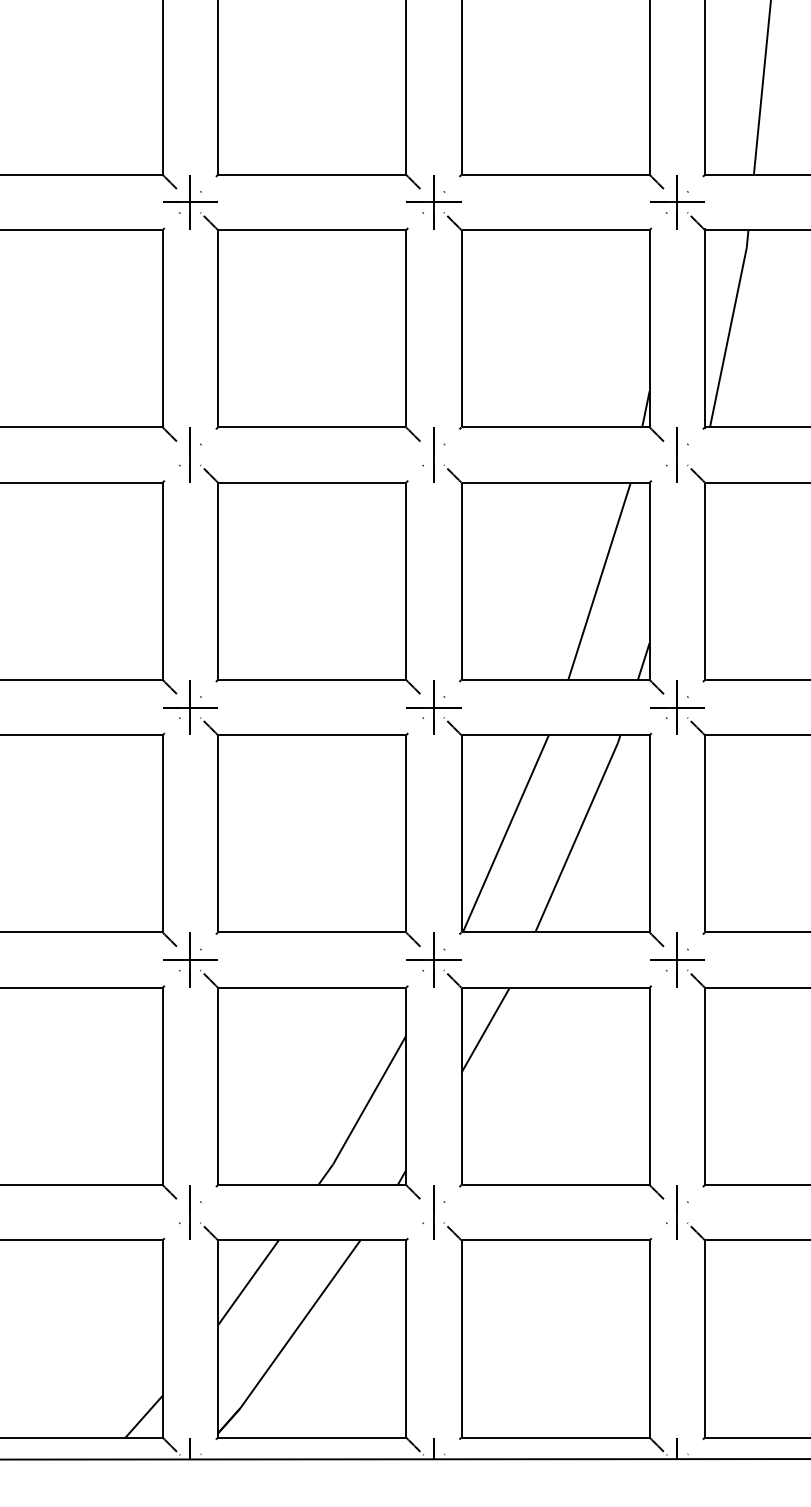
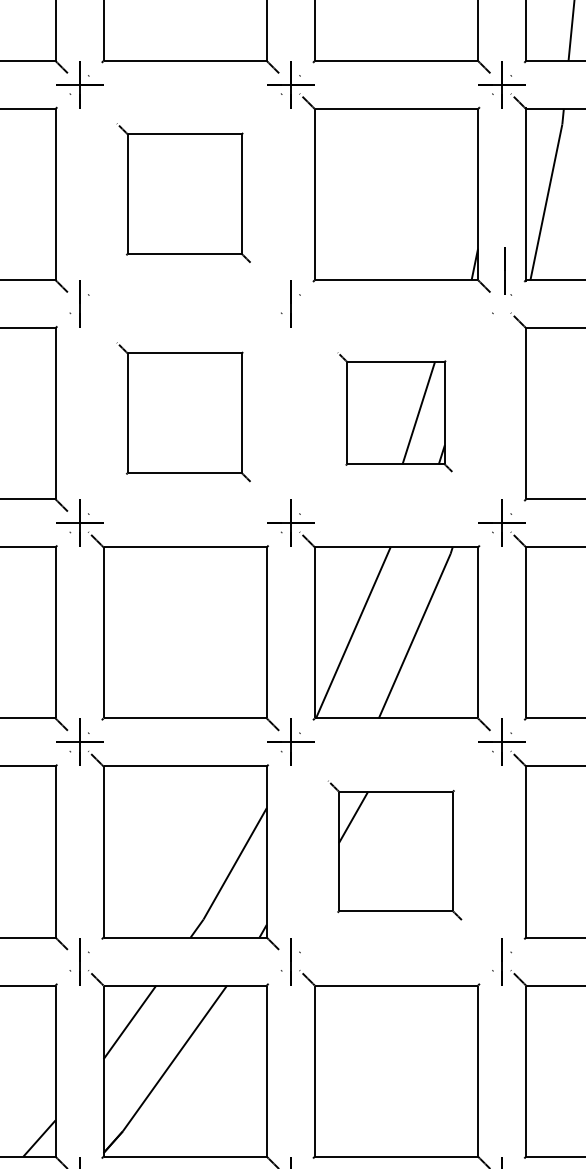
part: (310, 326) -> (183, 192), size x0.7
line: (676, 454) -> (503, 270), moved
part: (310, 579) -> (183, 412), size x0.7
part: (553, 579) -> (394, 412), size x0.6
part: (553, 1084) -> (394, 850), size x0.7

